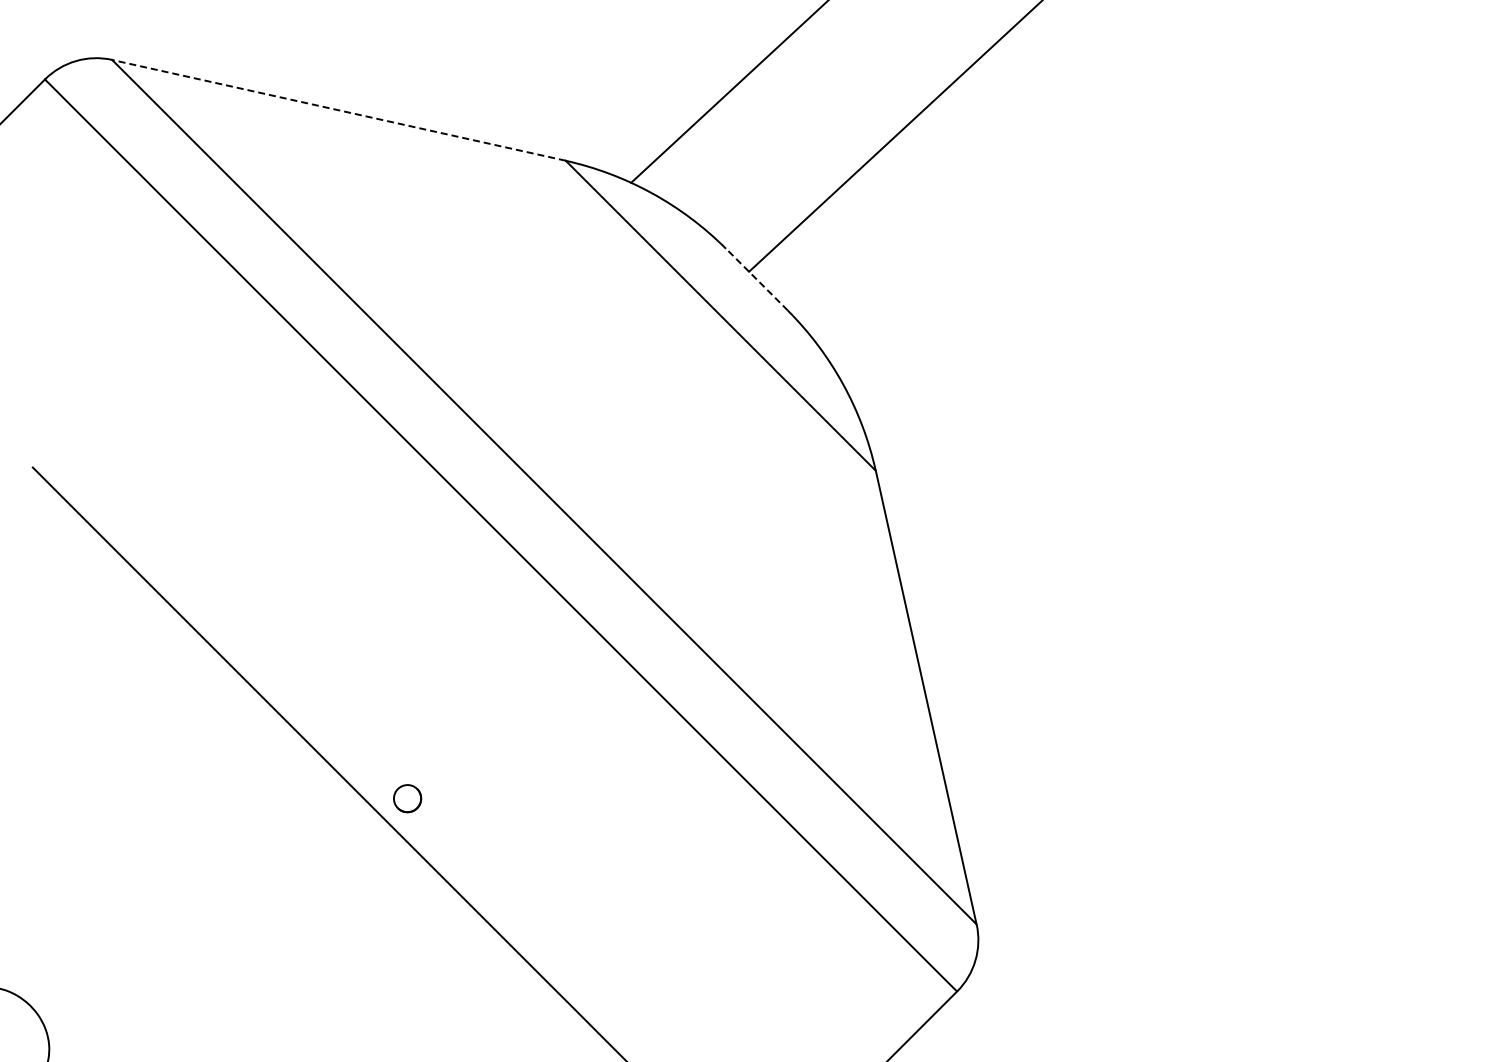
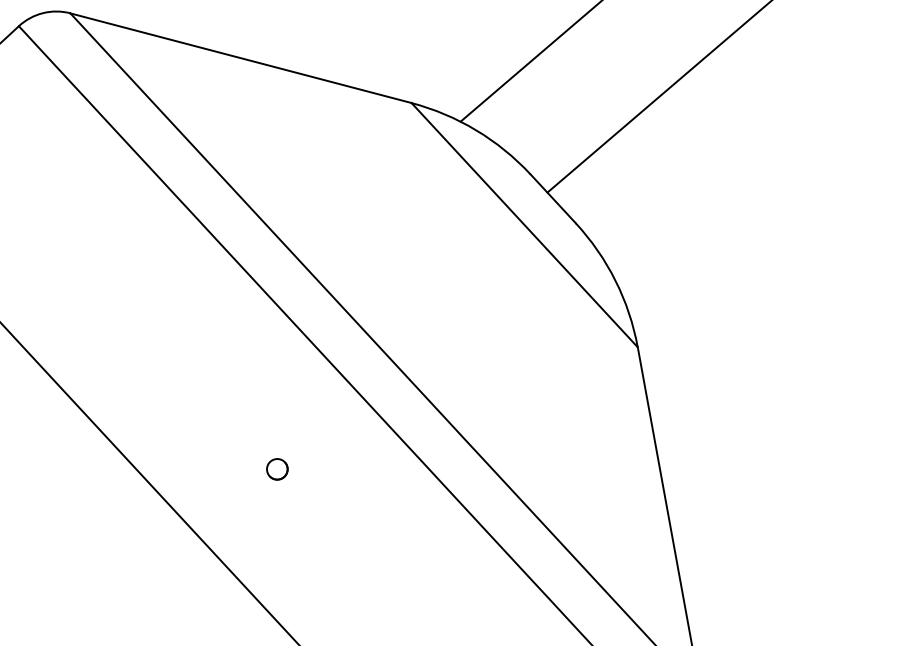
line: (338, 110) -> (240, 58), dashed -> solid
line: (756, 279) -> (552, 198), dashed -> solid
part: (407, 798) -> (277, 469), moved

